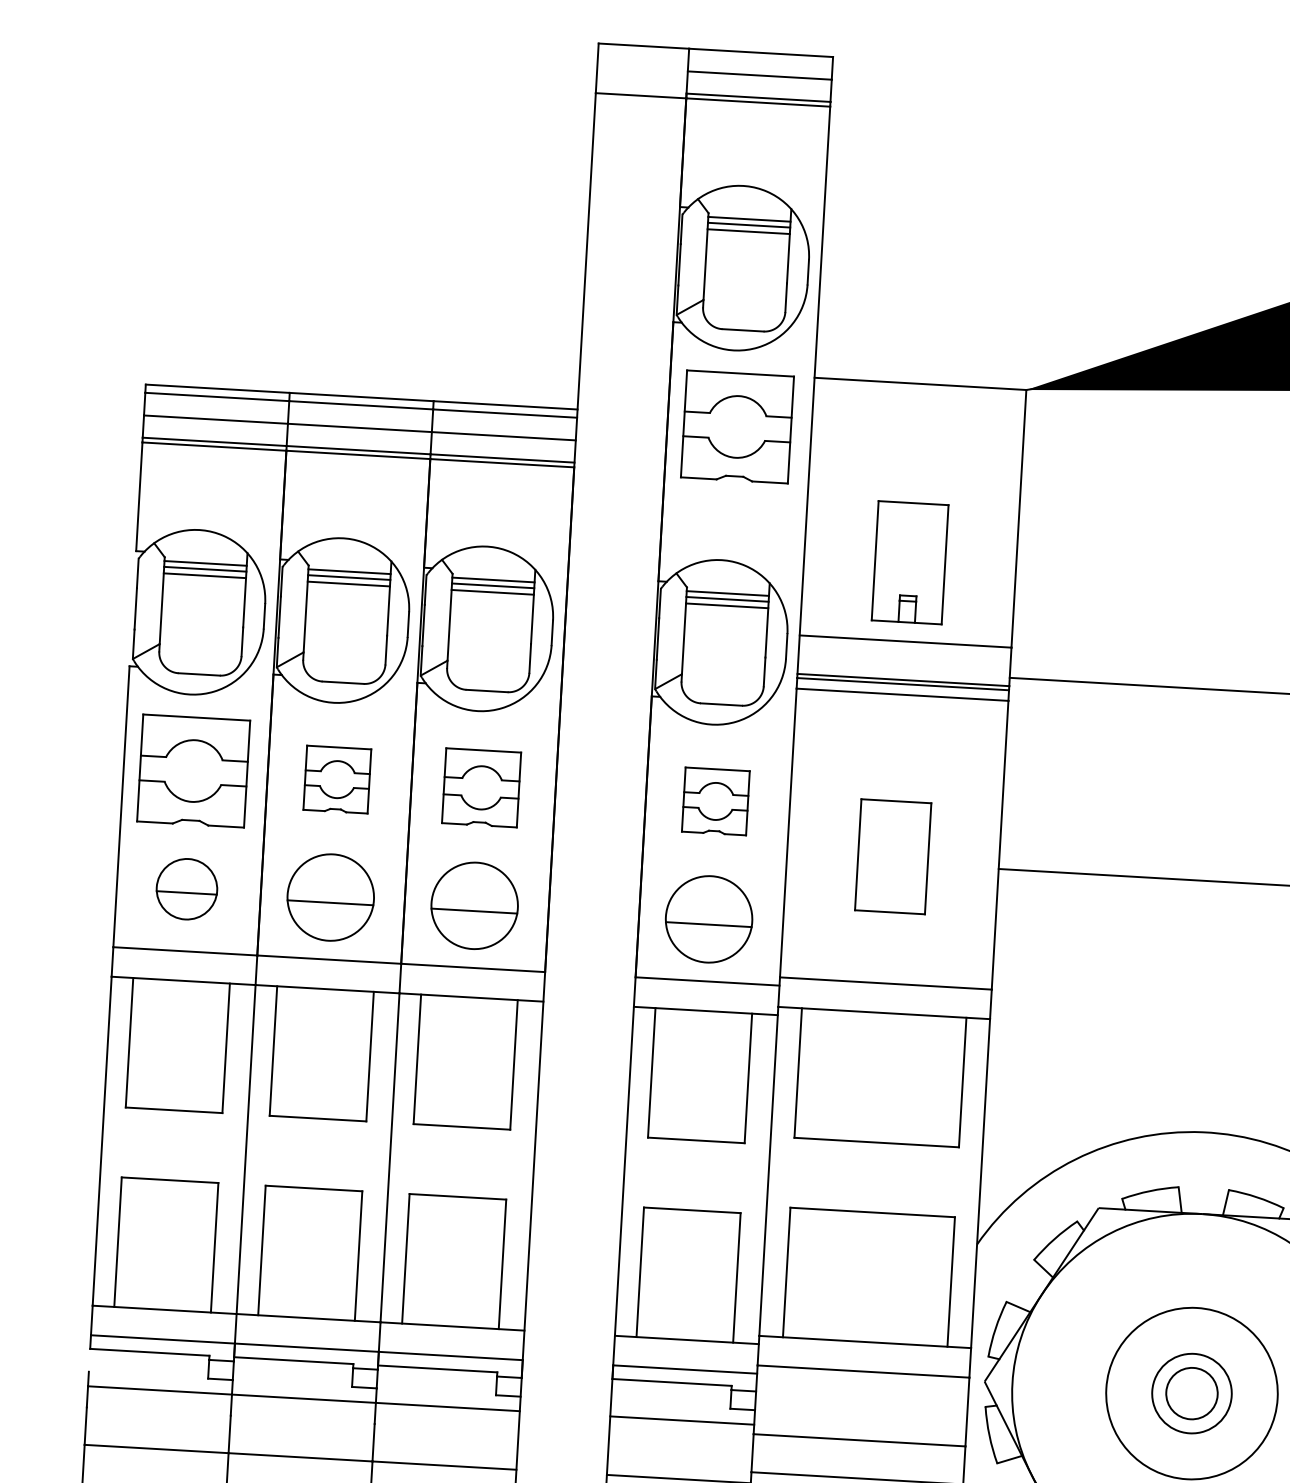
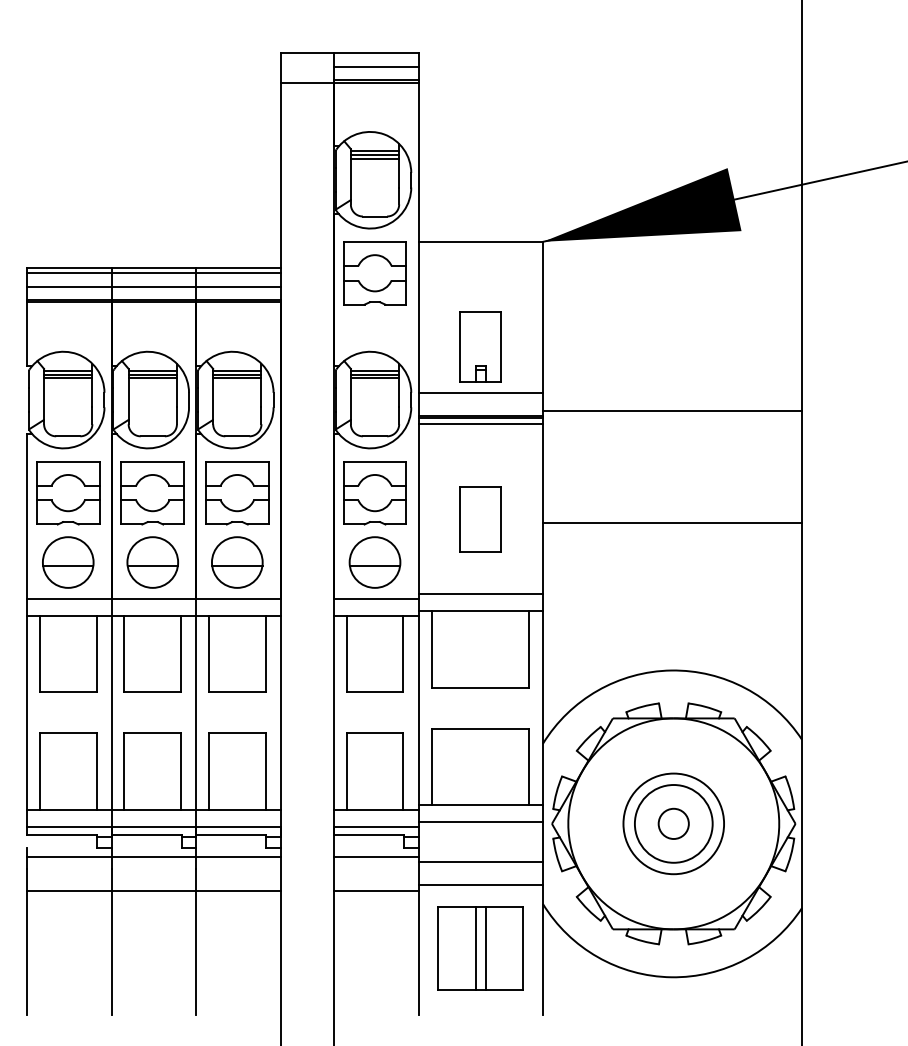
part: (337, 780) -> (152, 493), size x1.67
part: (481, 788) -> (237, 493), size x1.43
part: (714, 801) -> (374, 493), size x1.67
part: (187, 889) -> (68, 562), size x1.43
circle: (1191, 1392) -> (673, 823), size x1.67

